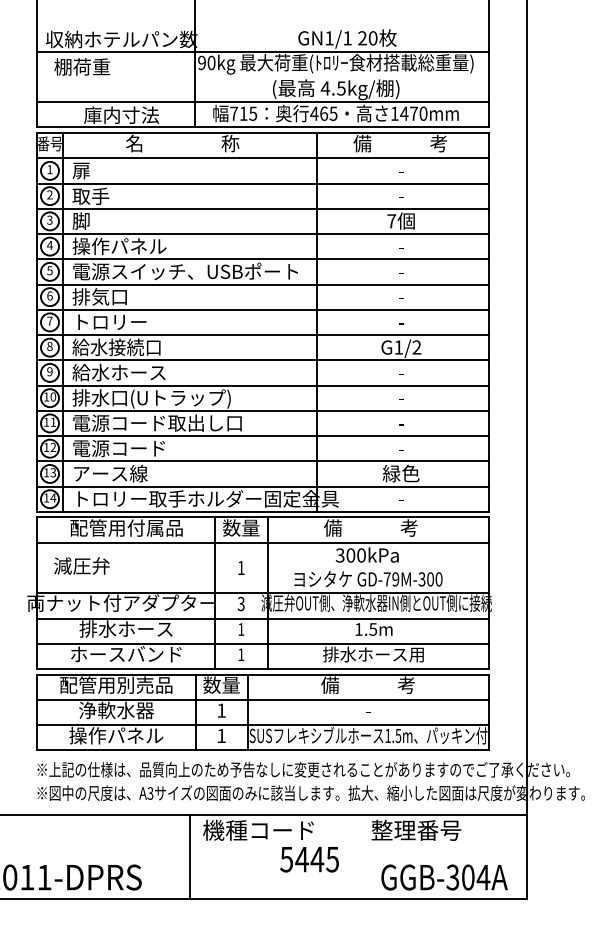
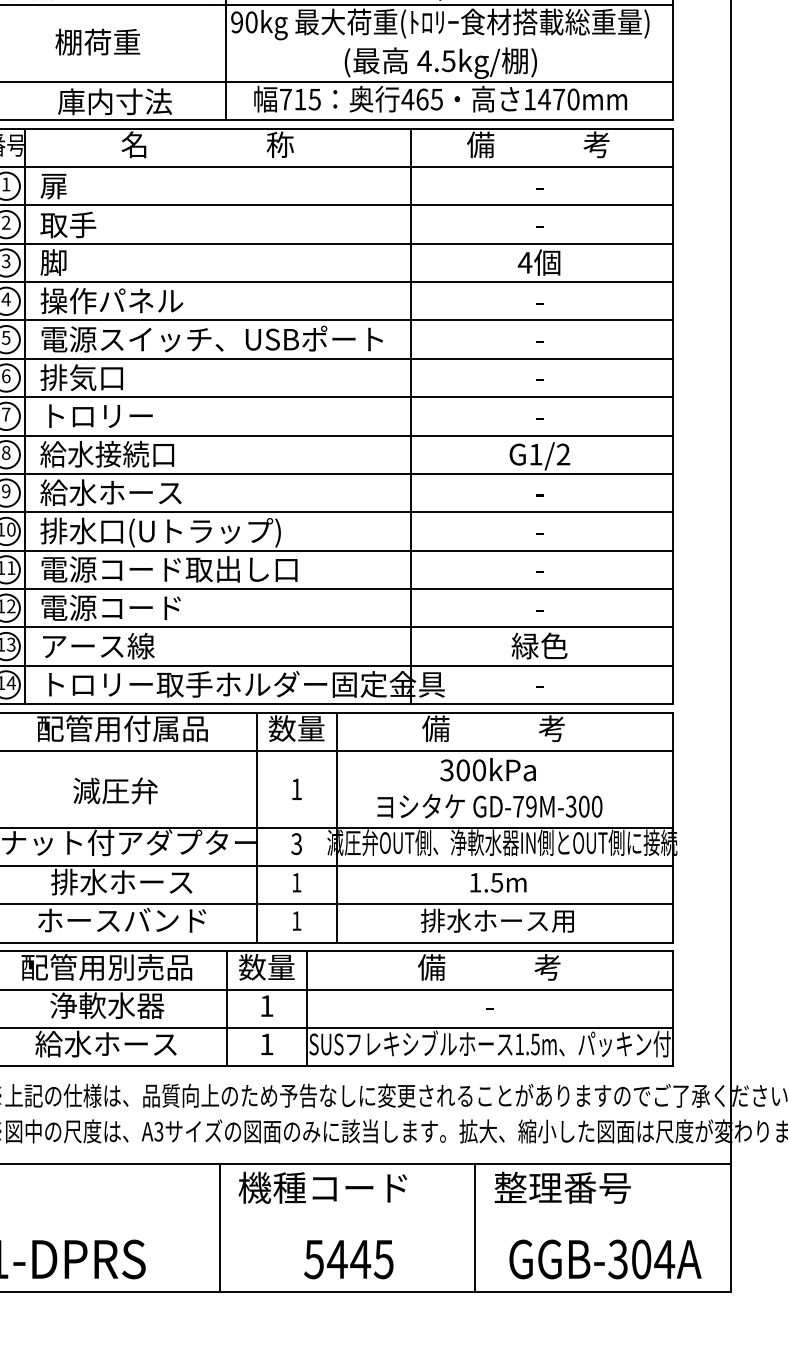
text: (82, 66) -> (98, 41), moved
text: (391, 221) -> (524, 263), 7 -> 4
text: (81, 565) -> (114, 790), moved
text: (116, 735) -> (107, 1043), 操作パネル -> 給水ホース
line: (358, 856) -> (474, 1227), added
text: (309, 859) -> (348, 1259), moved

